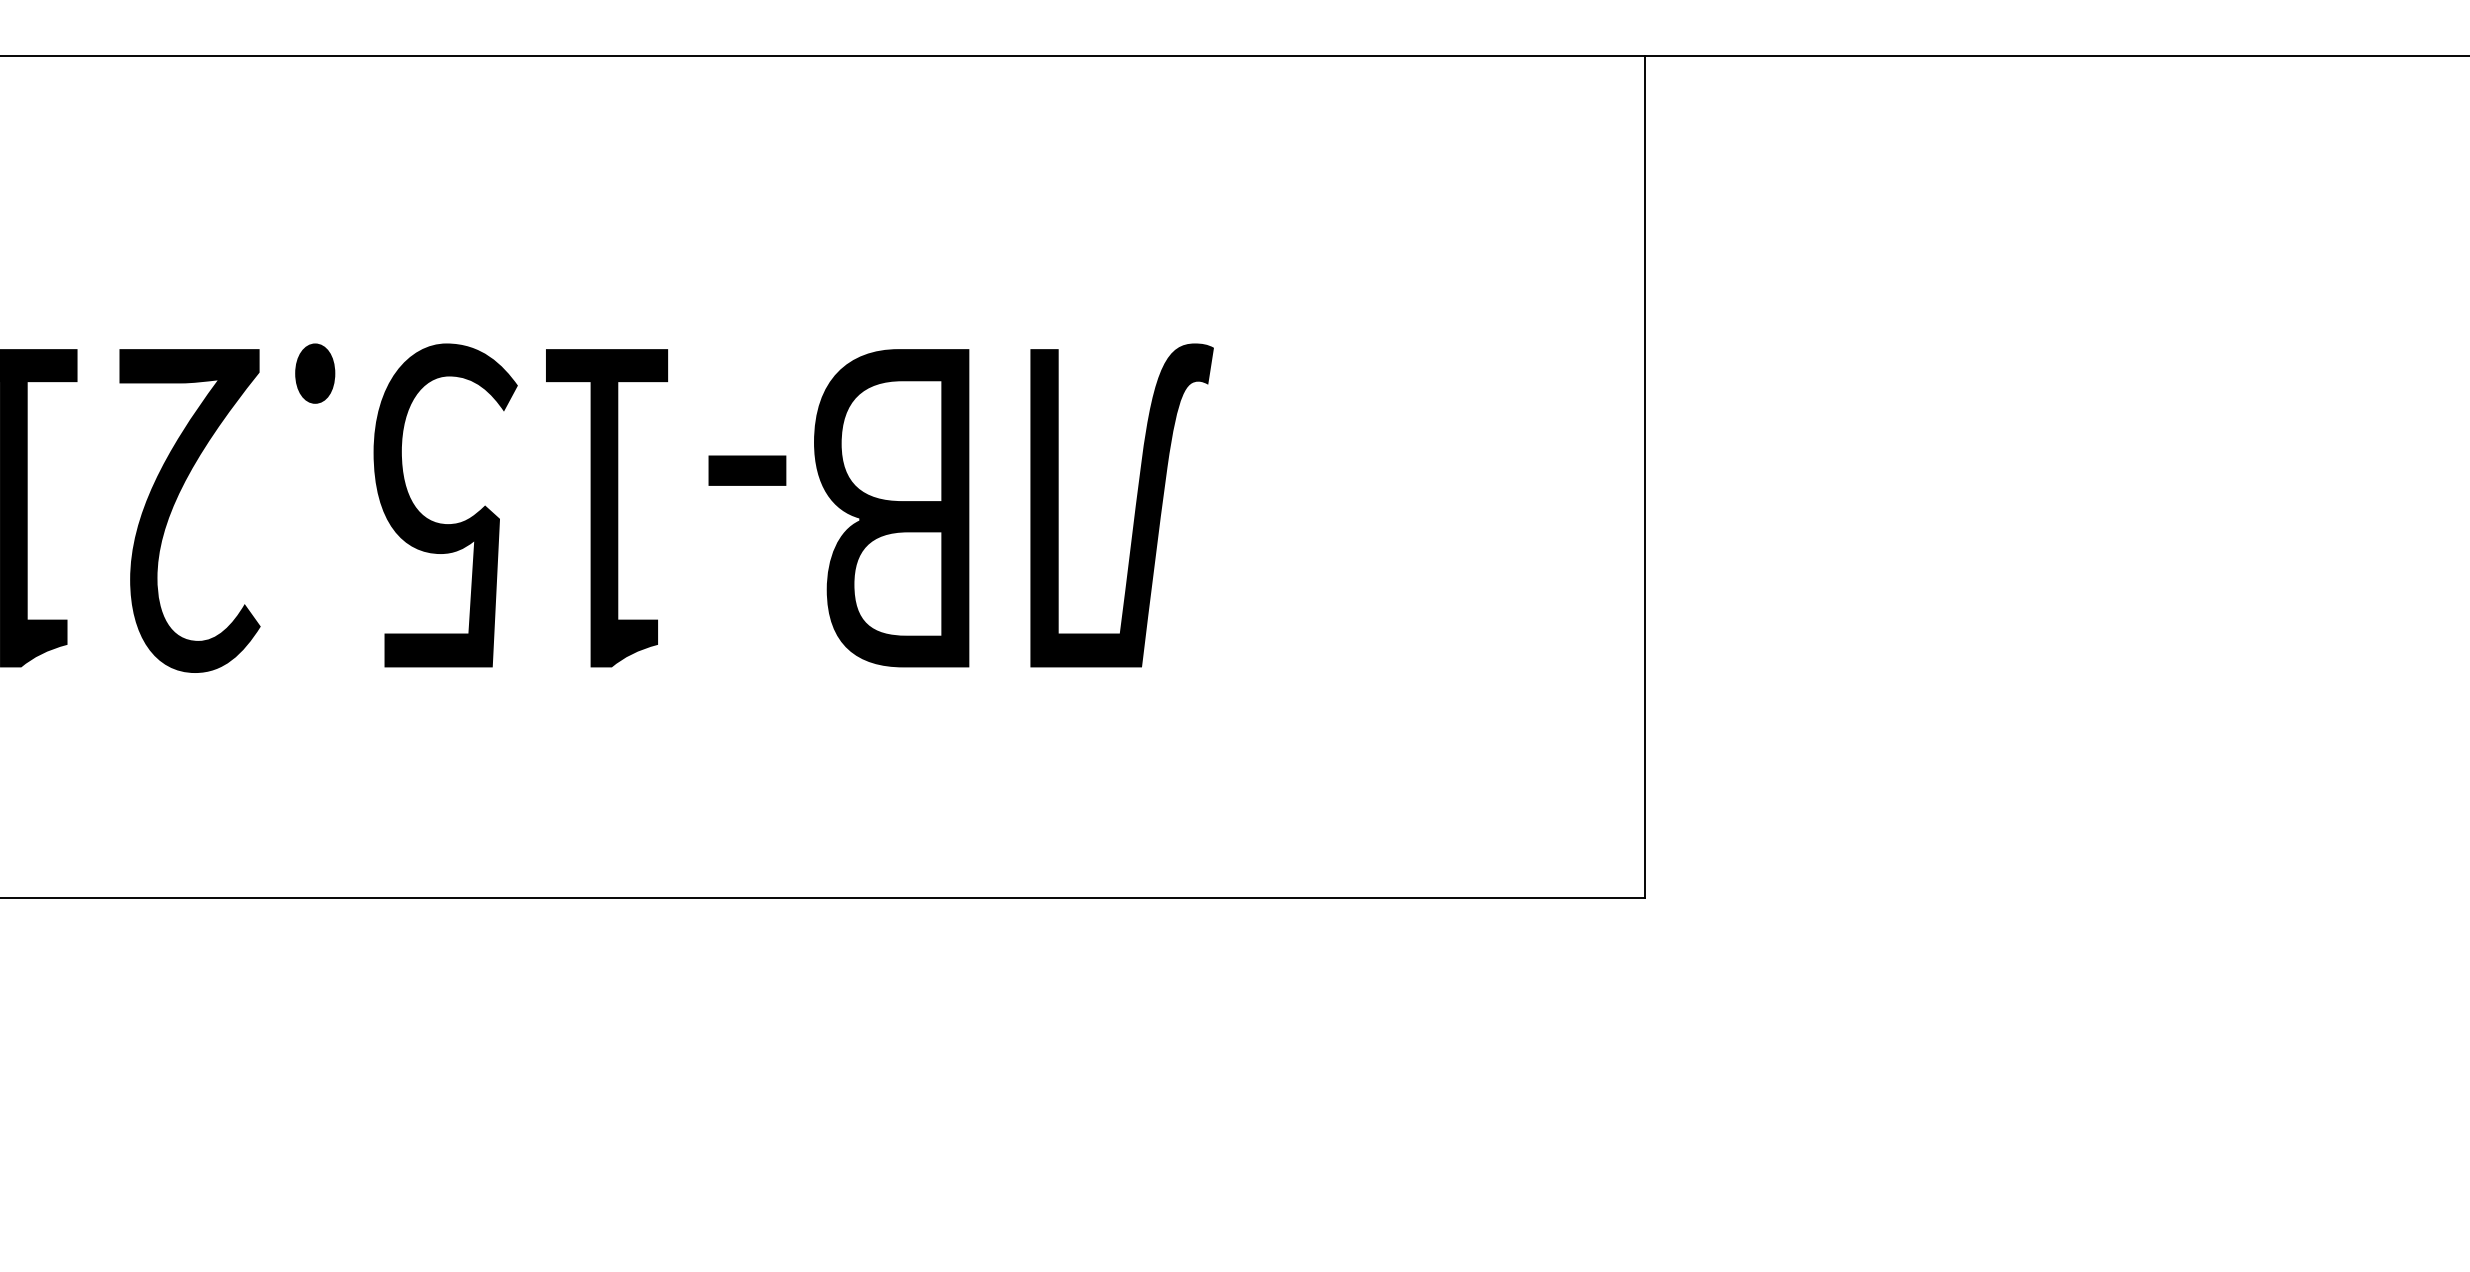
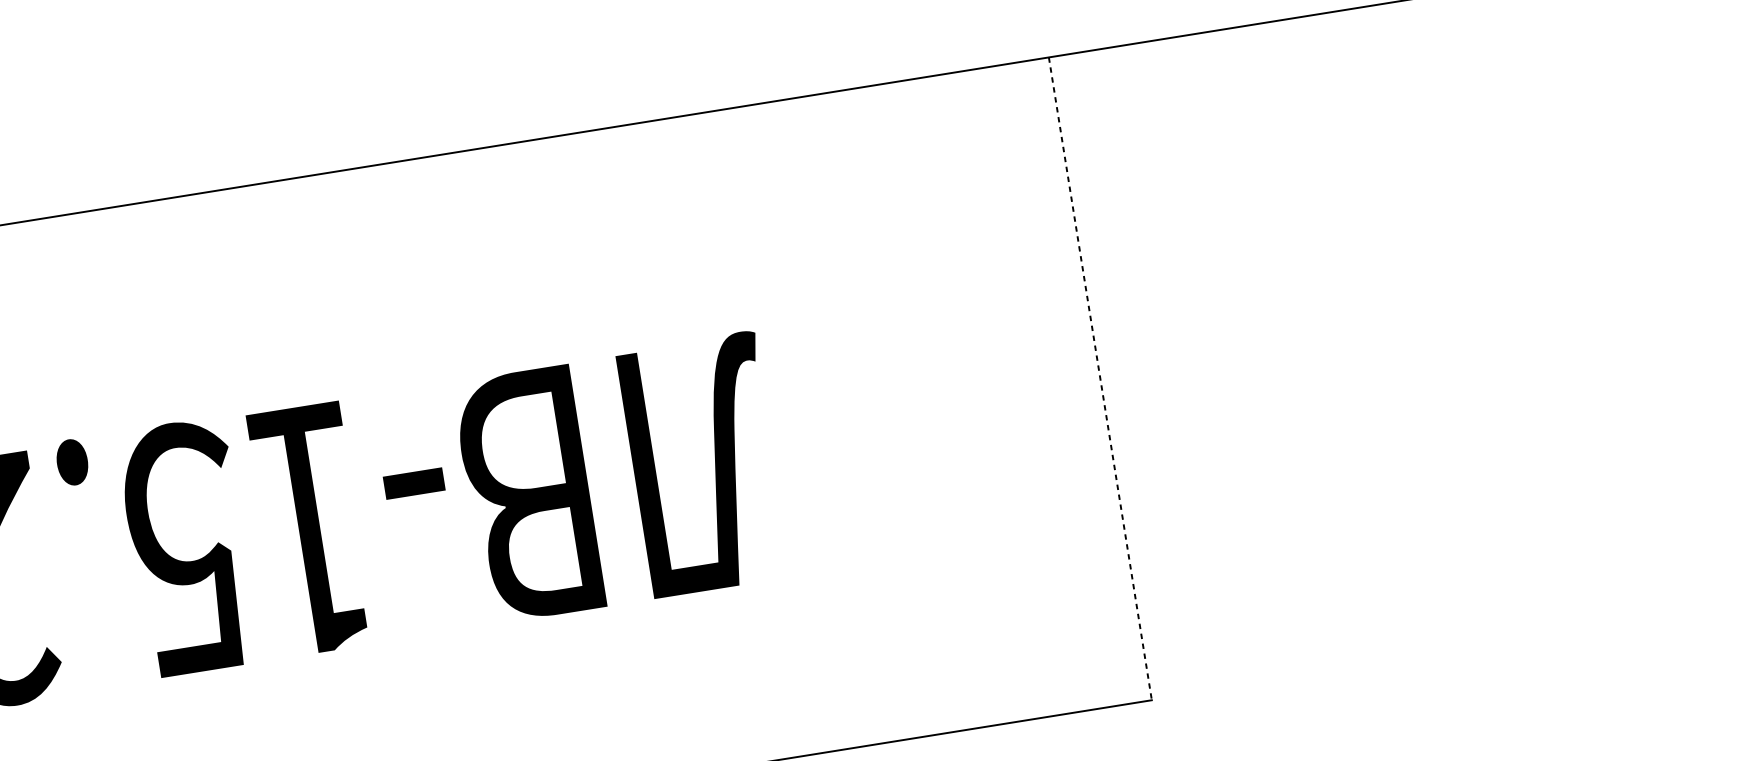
line: (1645, 477) -> (1100, 378), solid -> dashed

